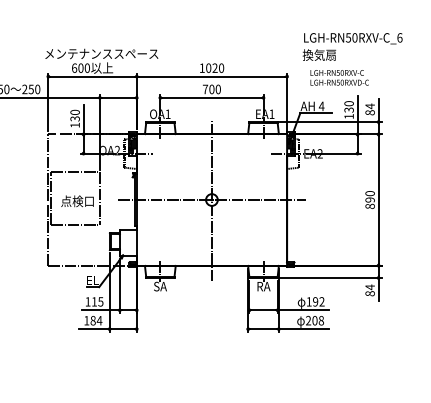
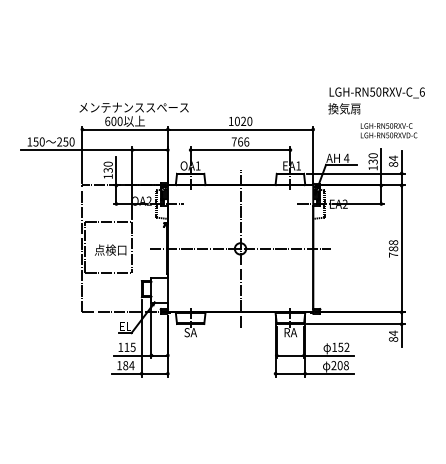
text: (339, 77) -> (388, 130), moved
text: (214, 88) -> (243, 141), 700 -> 766
text: (370, 199) -> (393, 248), 890 -> 788
text: (315, 300) -> (340, 346), 192 -> 152

